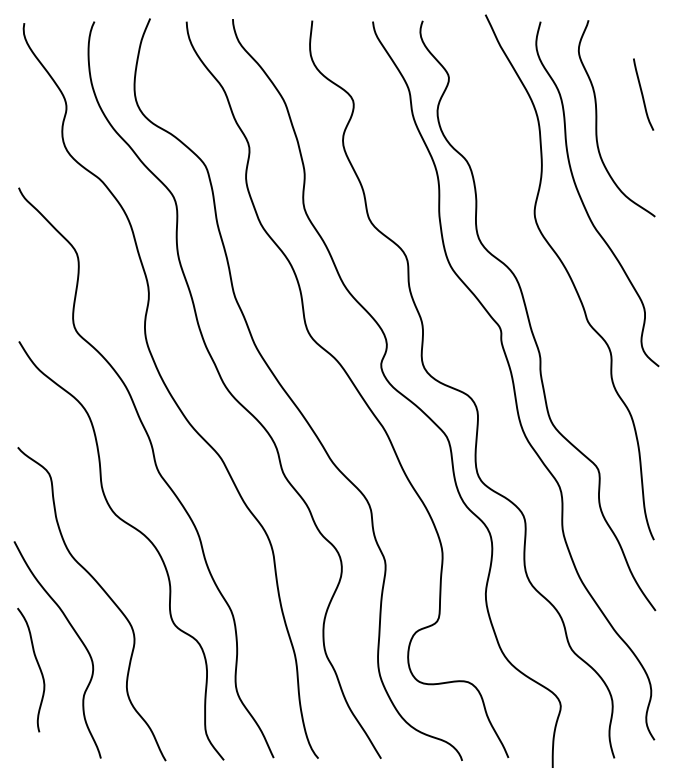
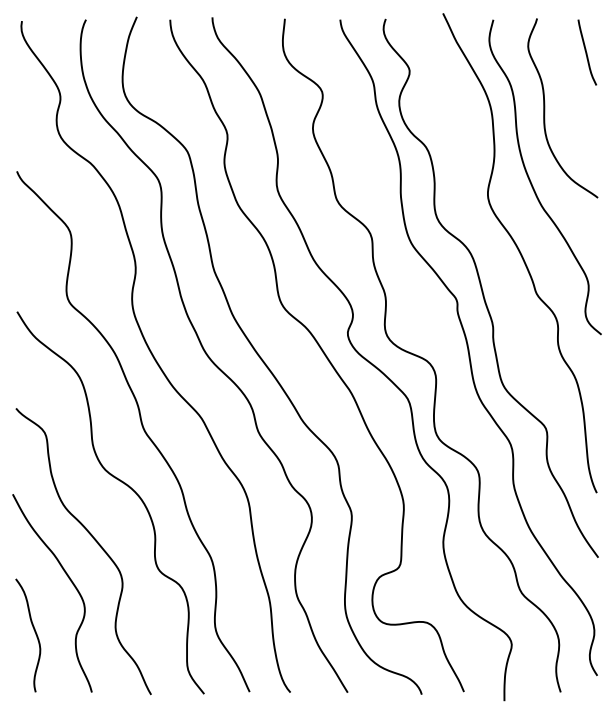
curve: (643, 94) -> (587, 52), moved
curve: (37, 665) -> (34, 631), moved

